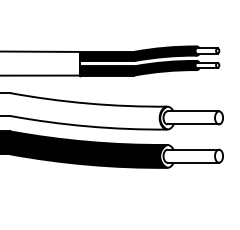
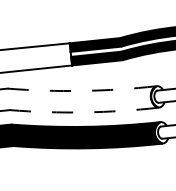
arc: (88, 103) -> (82, 90), solid -> dashed
arc: (88, 126) -> (84, 112), solid -> dashed

